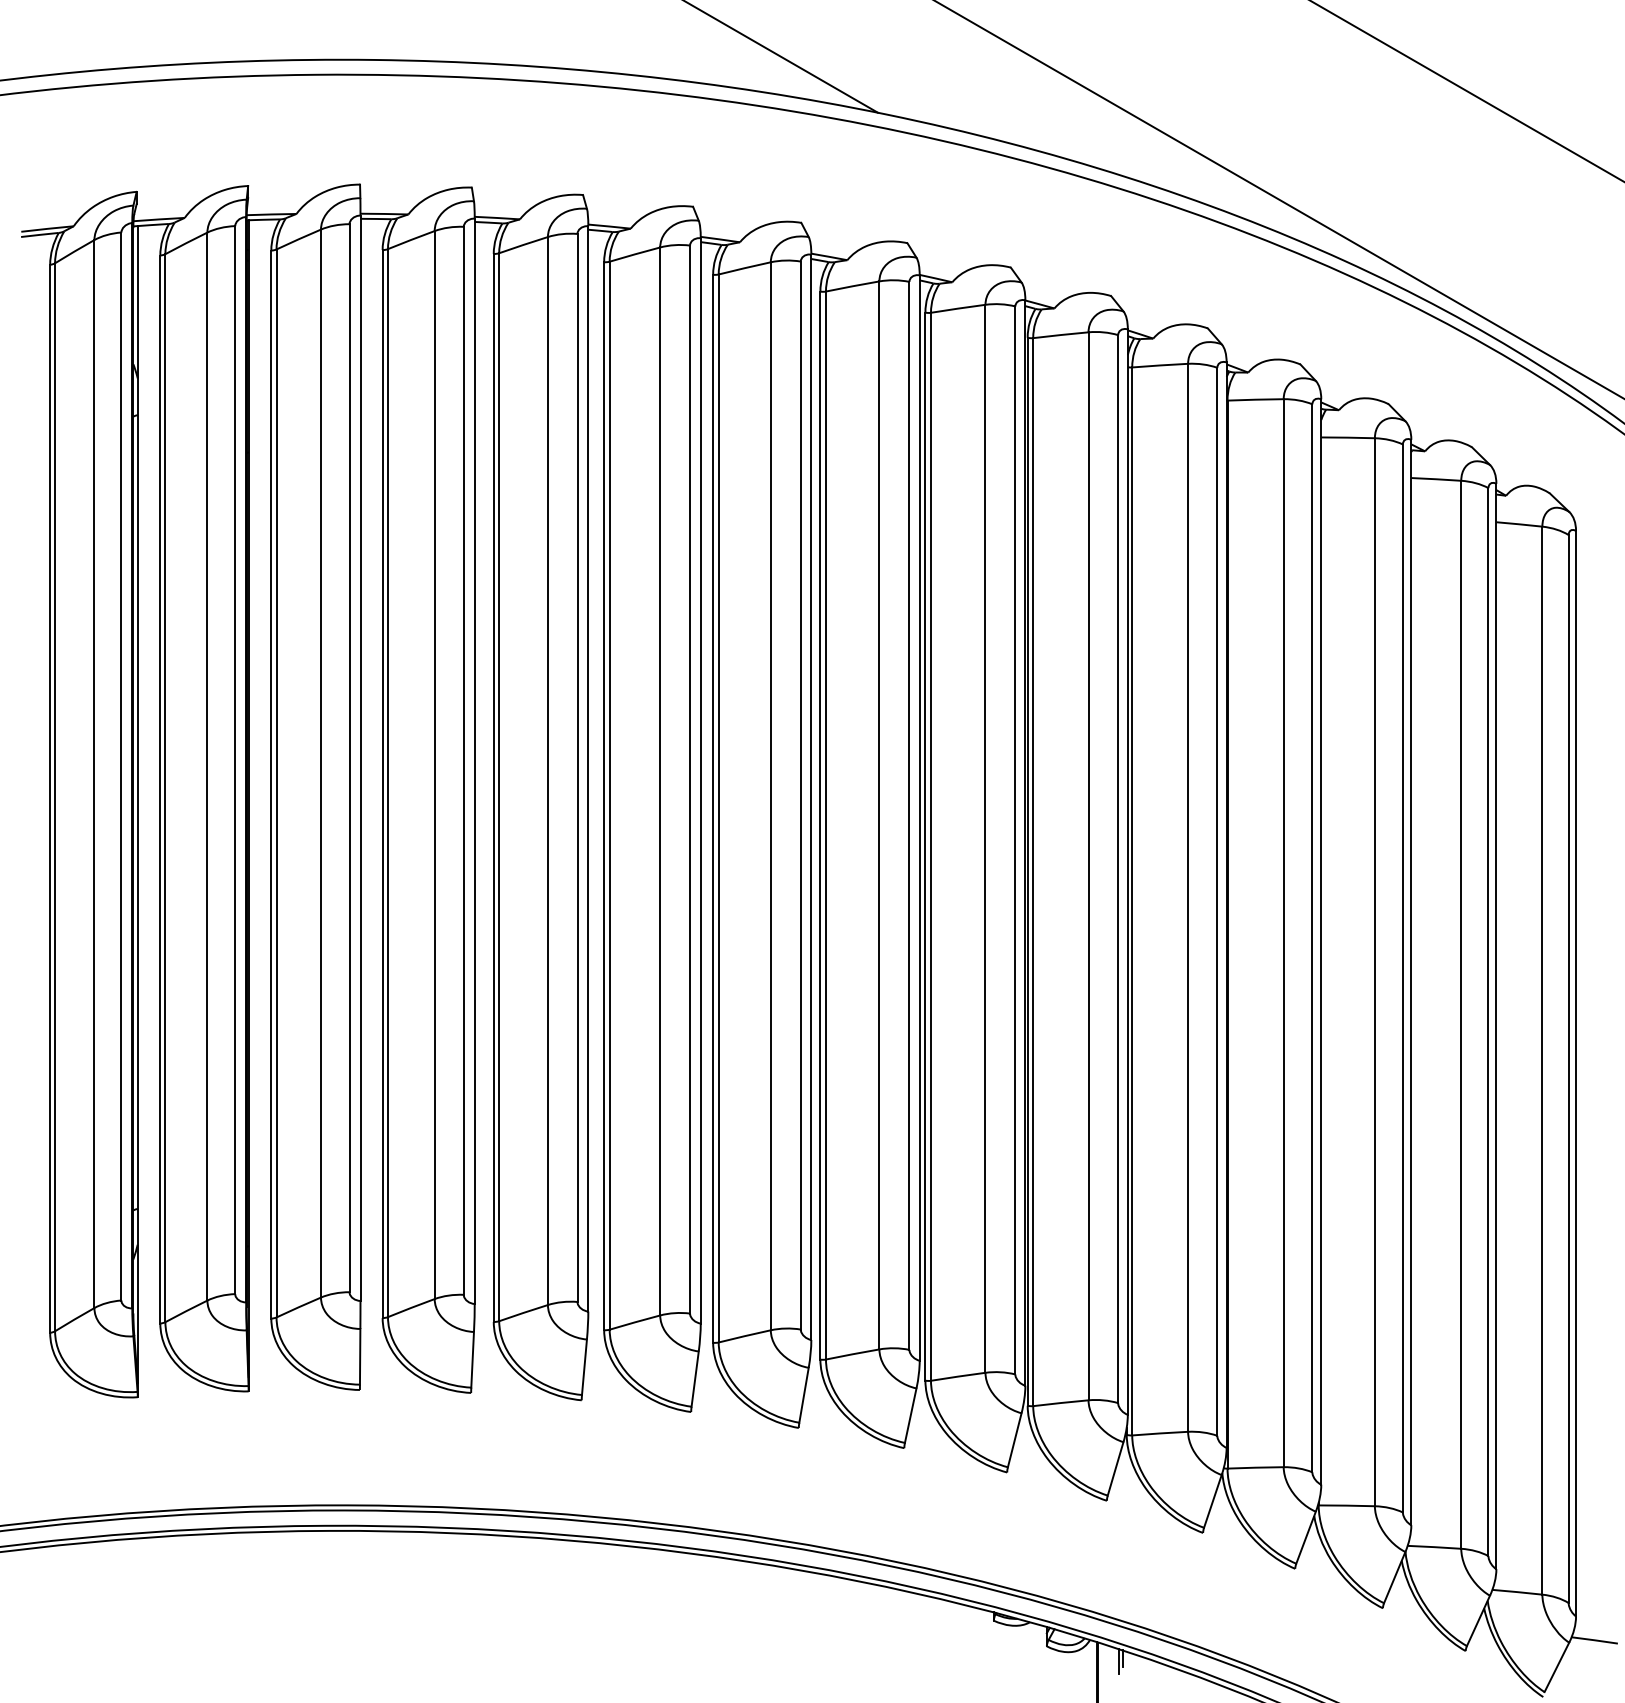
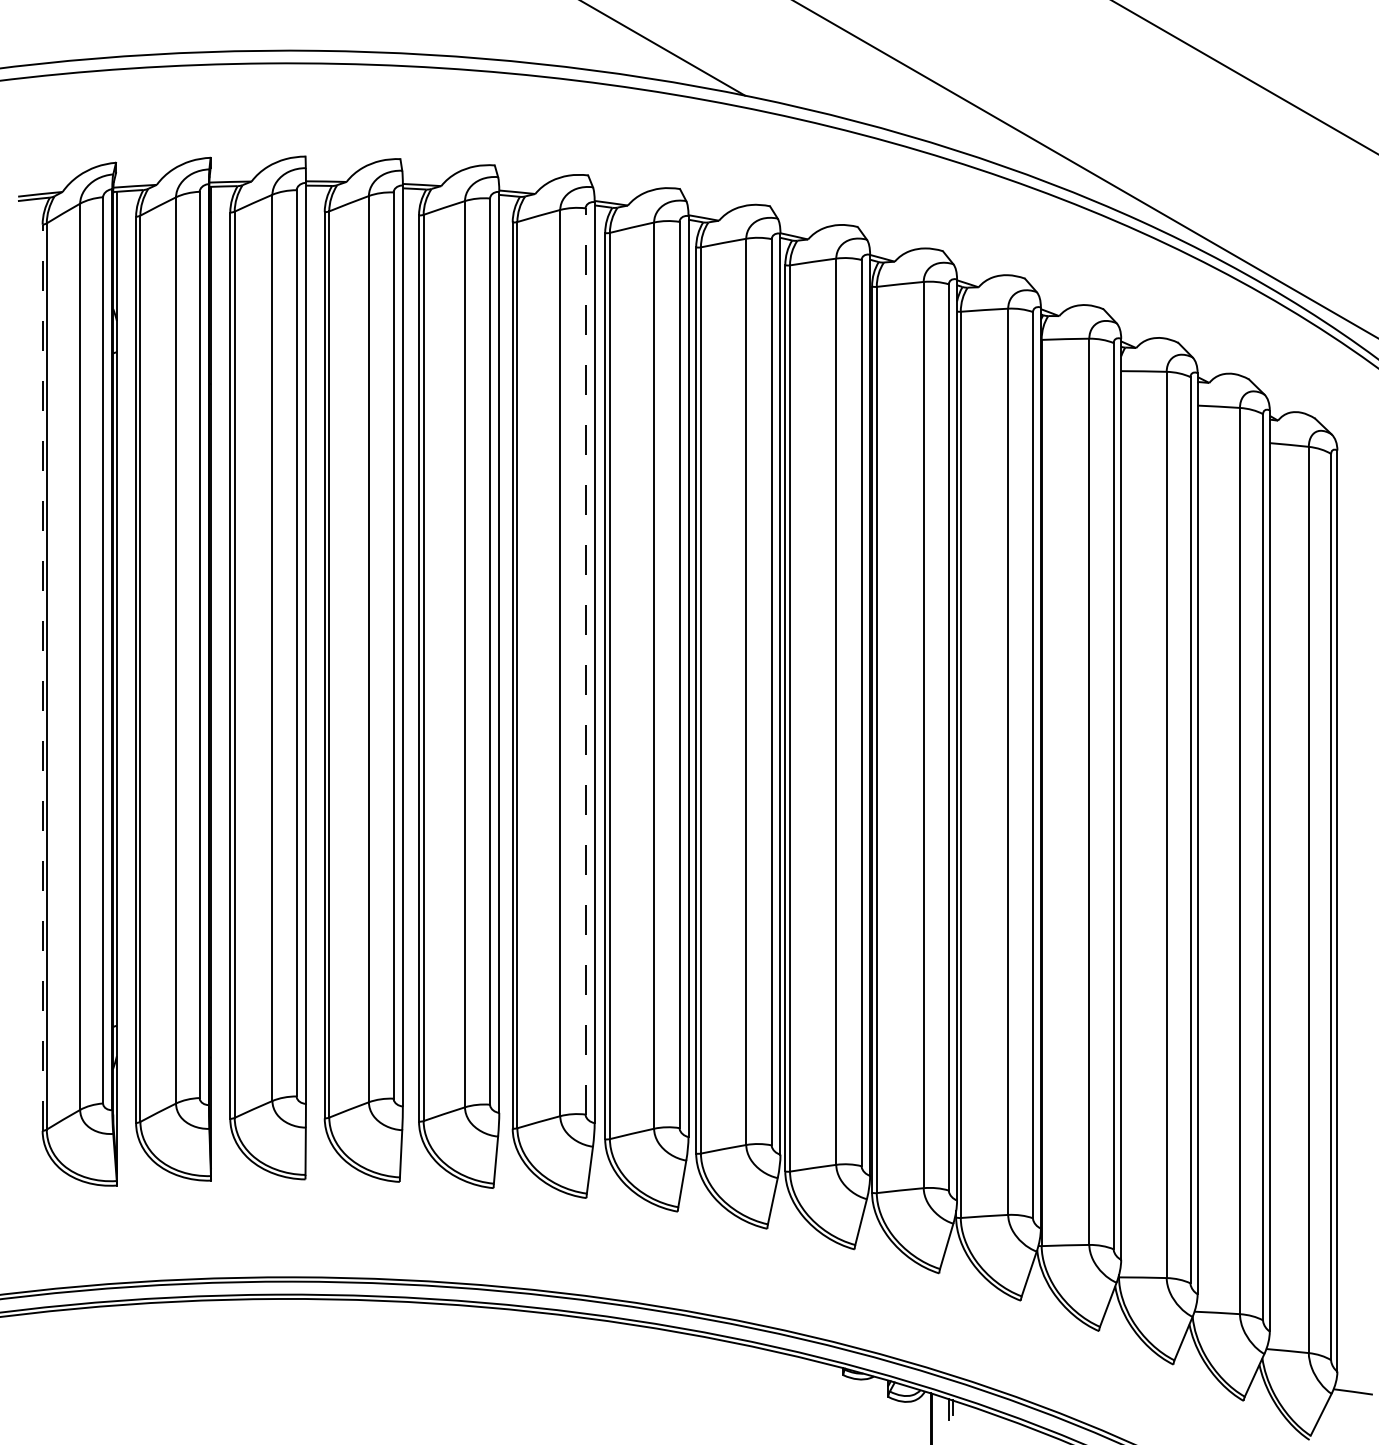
line: (689, 778) -> (585, 660), solid -> dashed
line: (50, 798) -> (42, 677), solid -> dashed

